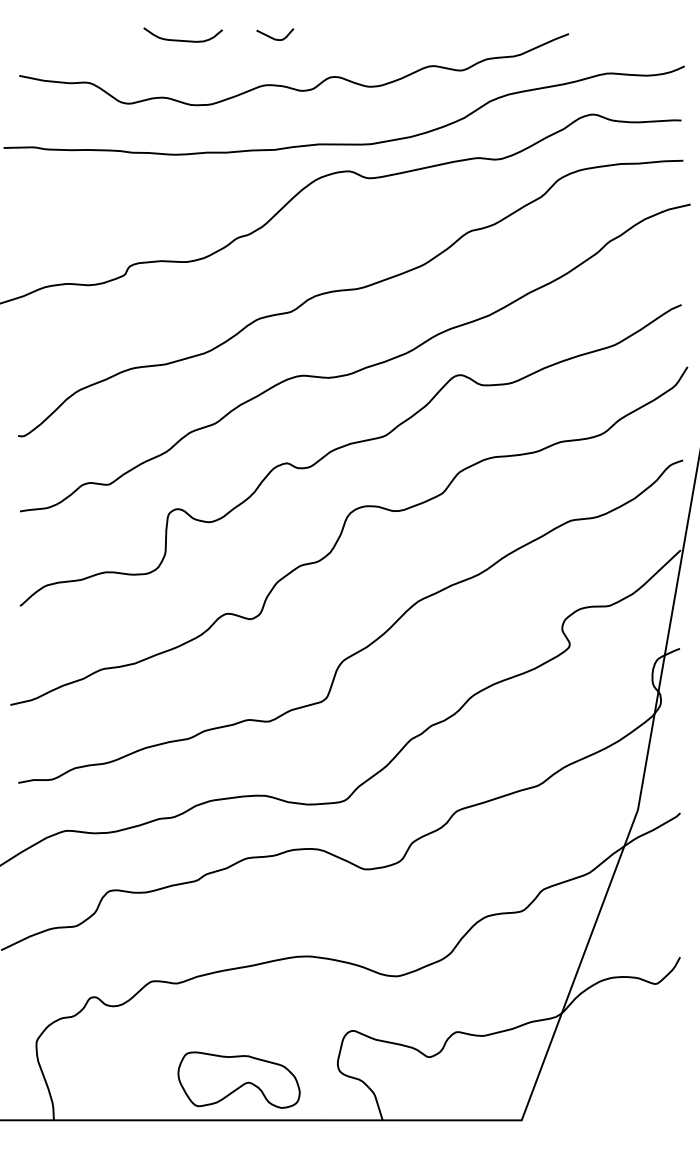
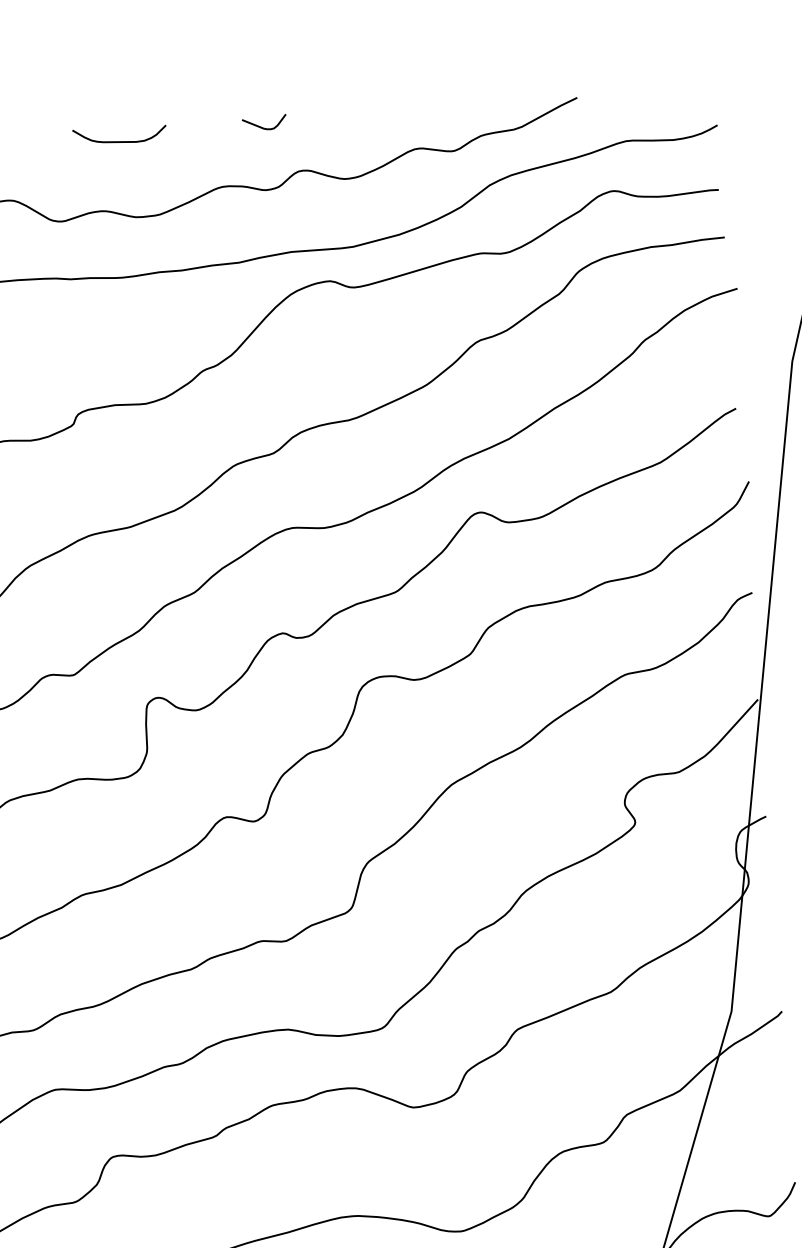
curve: (273, 37) -> (262, 126), moved

